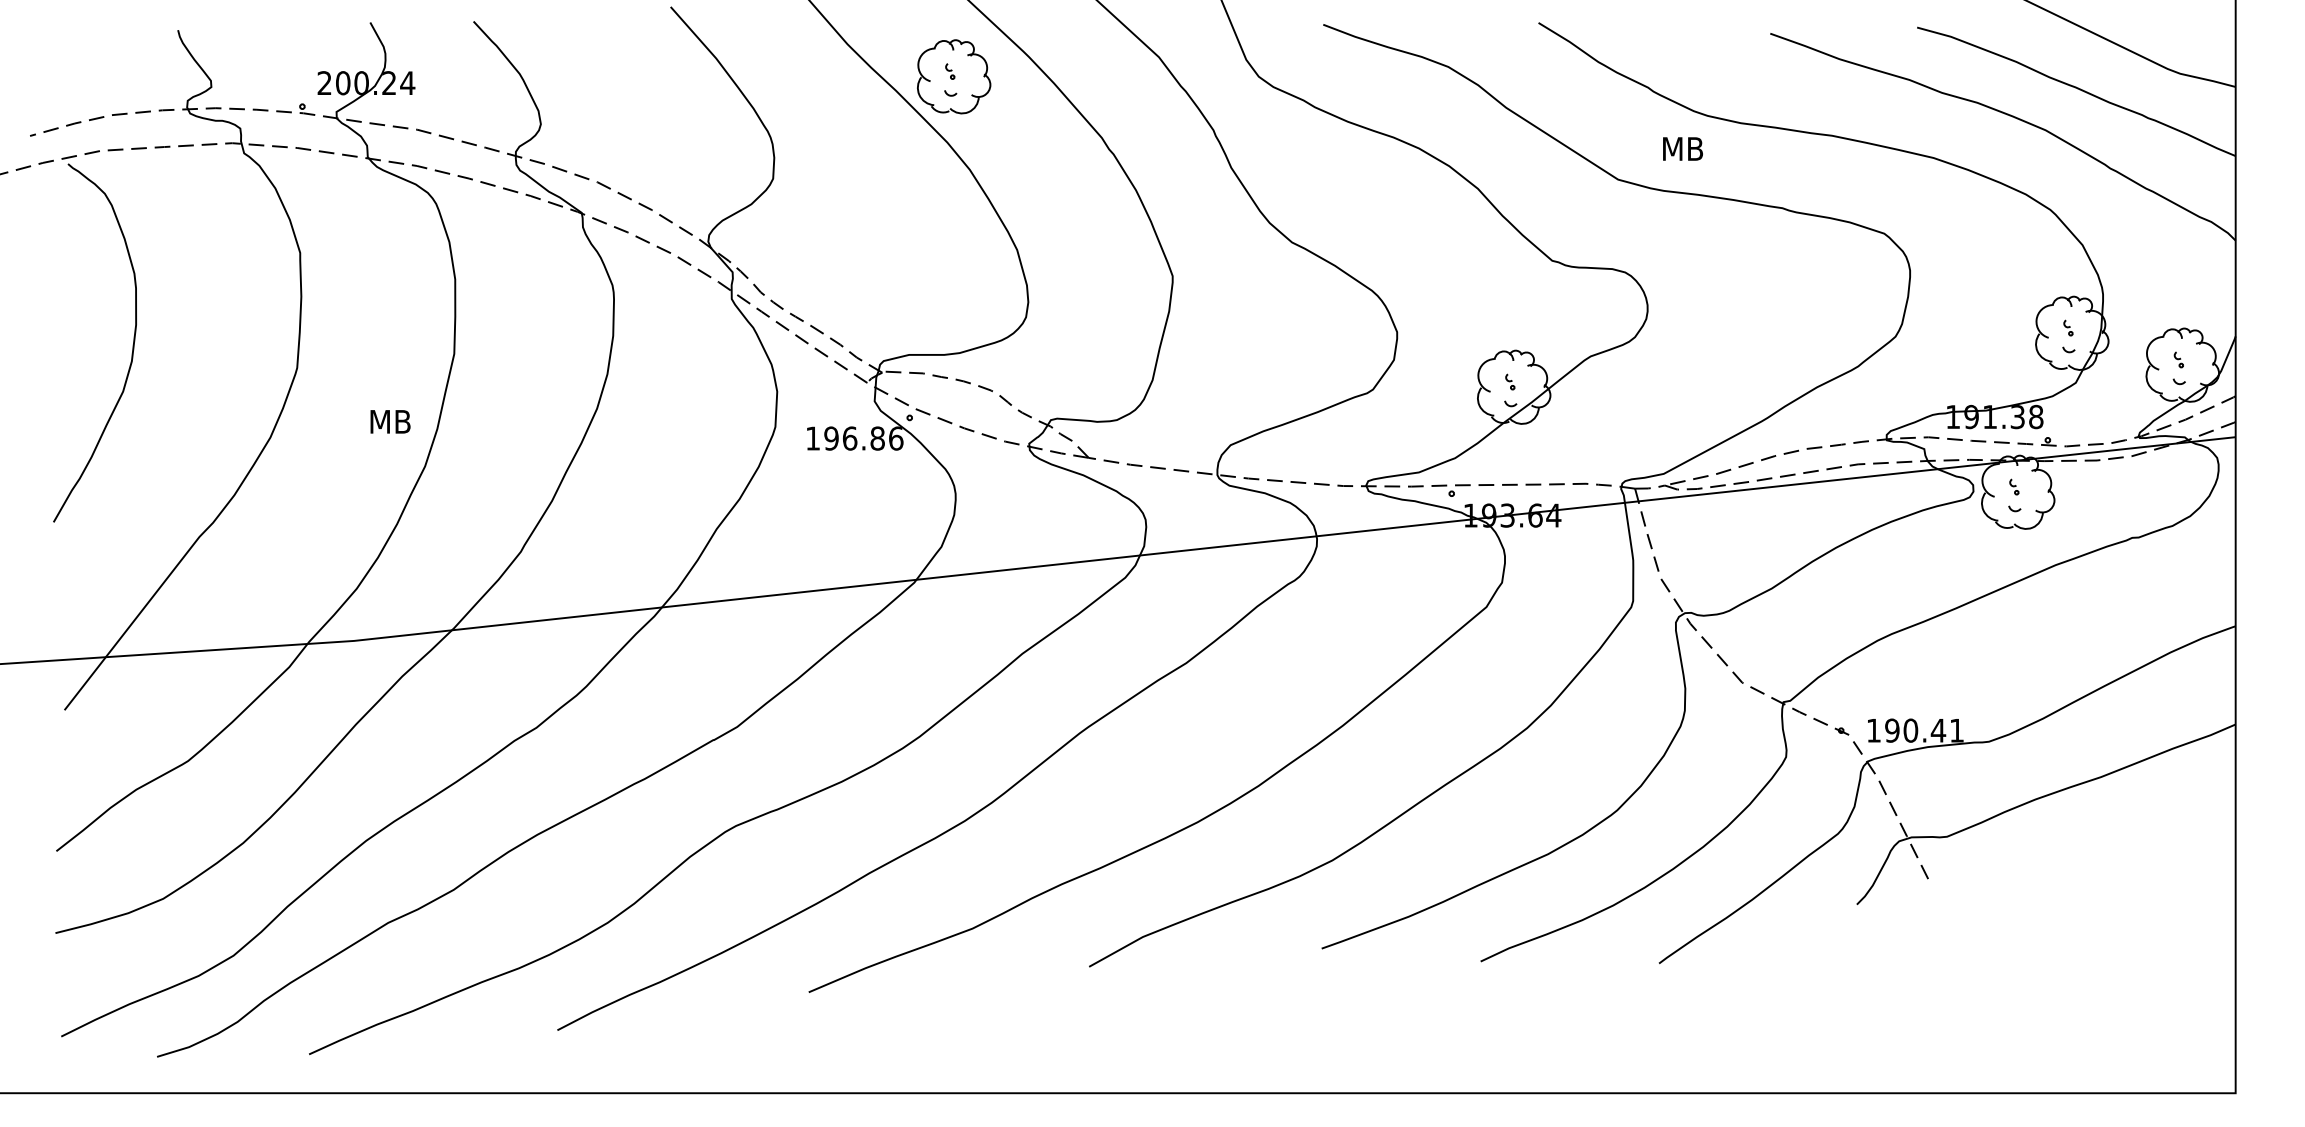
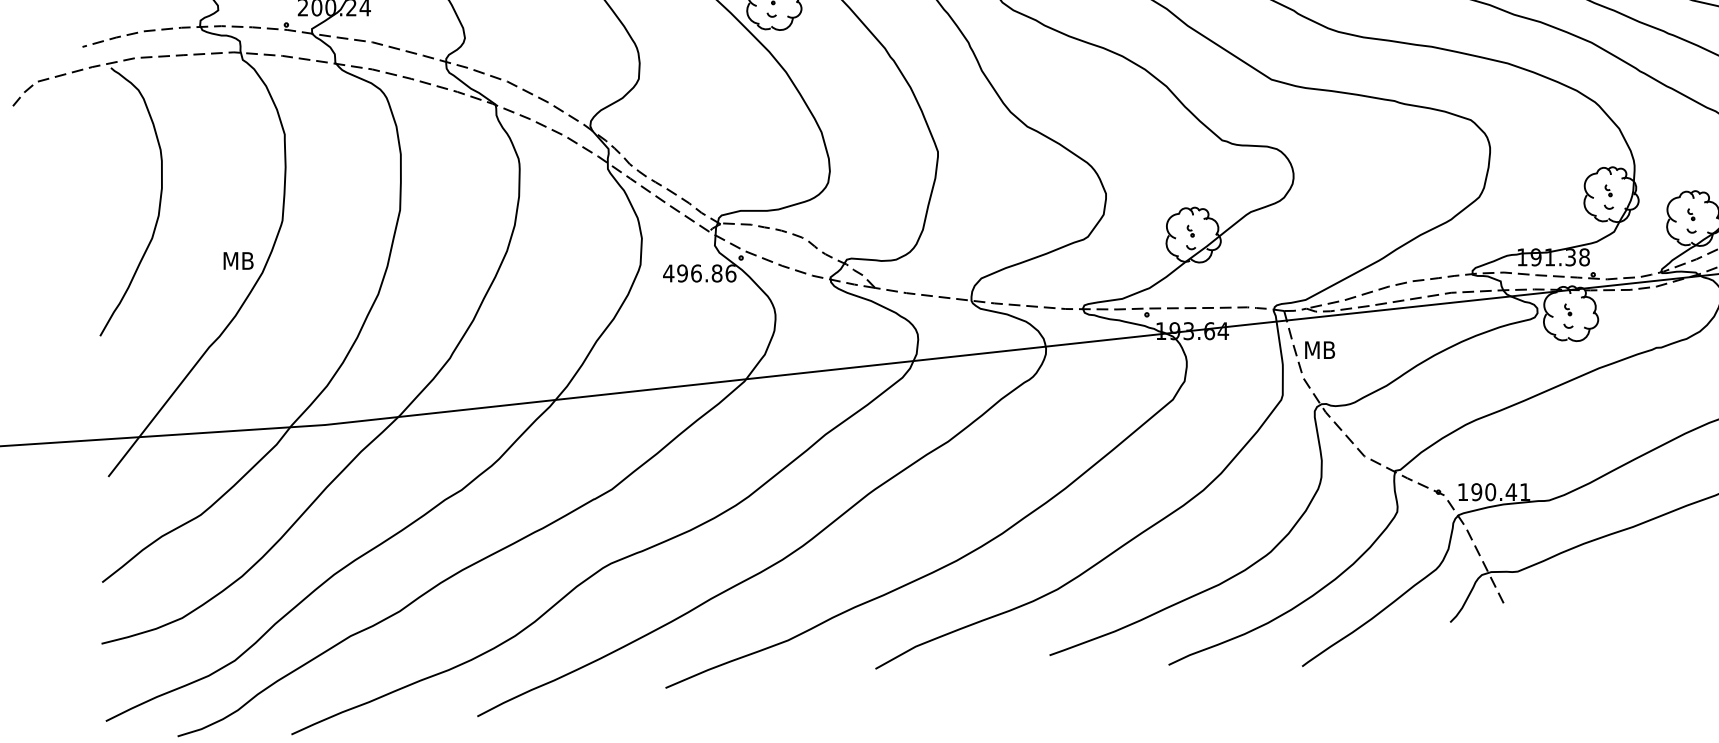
text: (1682, 148) -> (1319, 349), moved
text: (390, 421) -> (238, 260), moved
text: (812, 438) -> (668, 273), 196.86 -> 496.86

